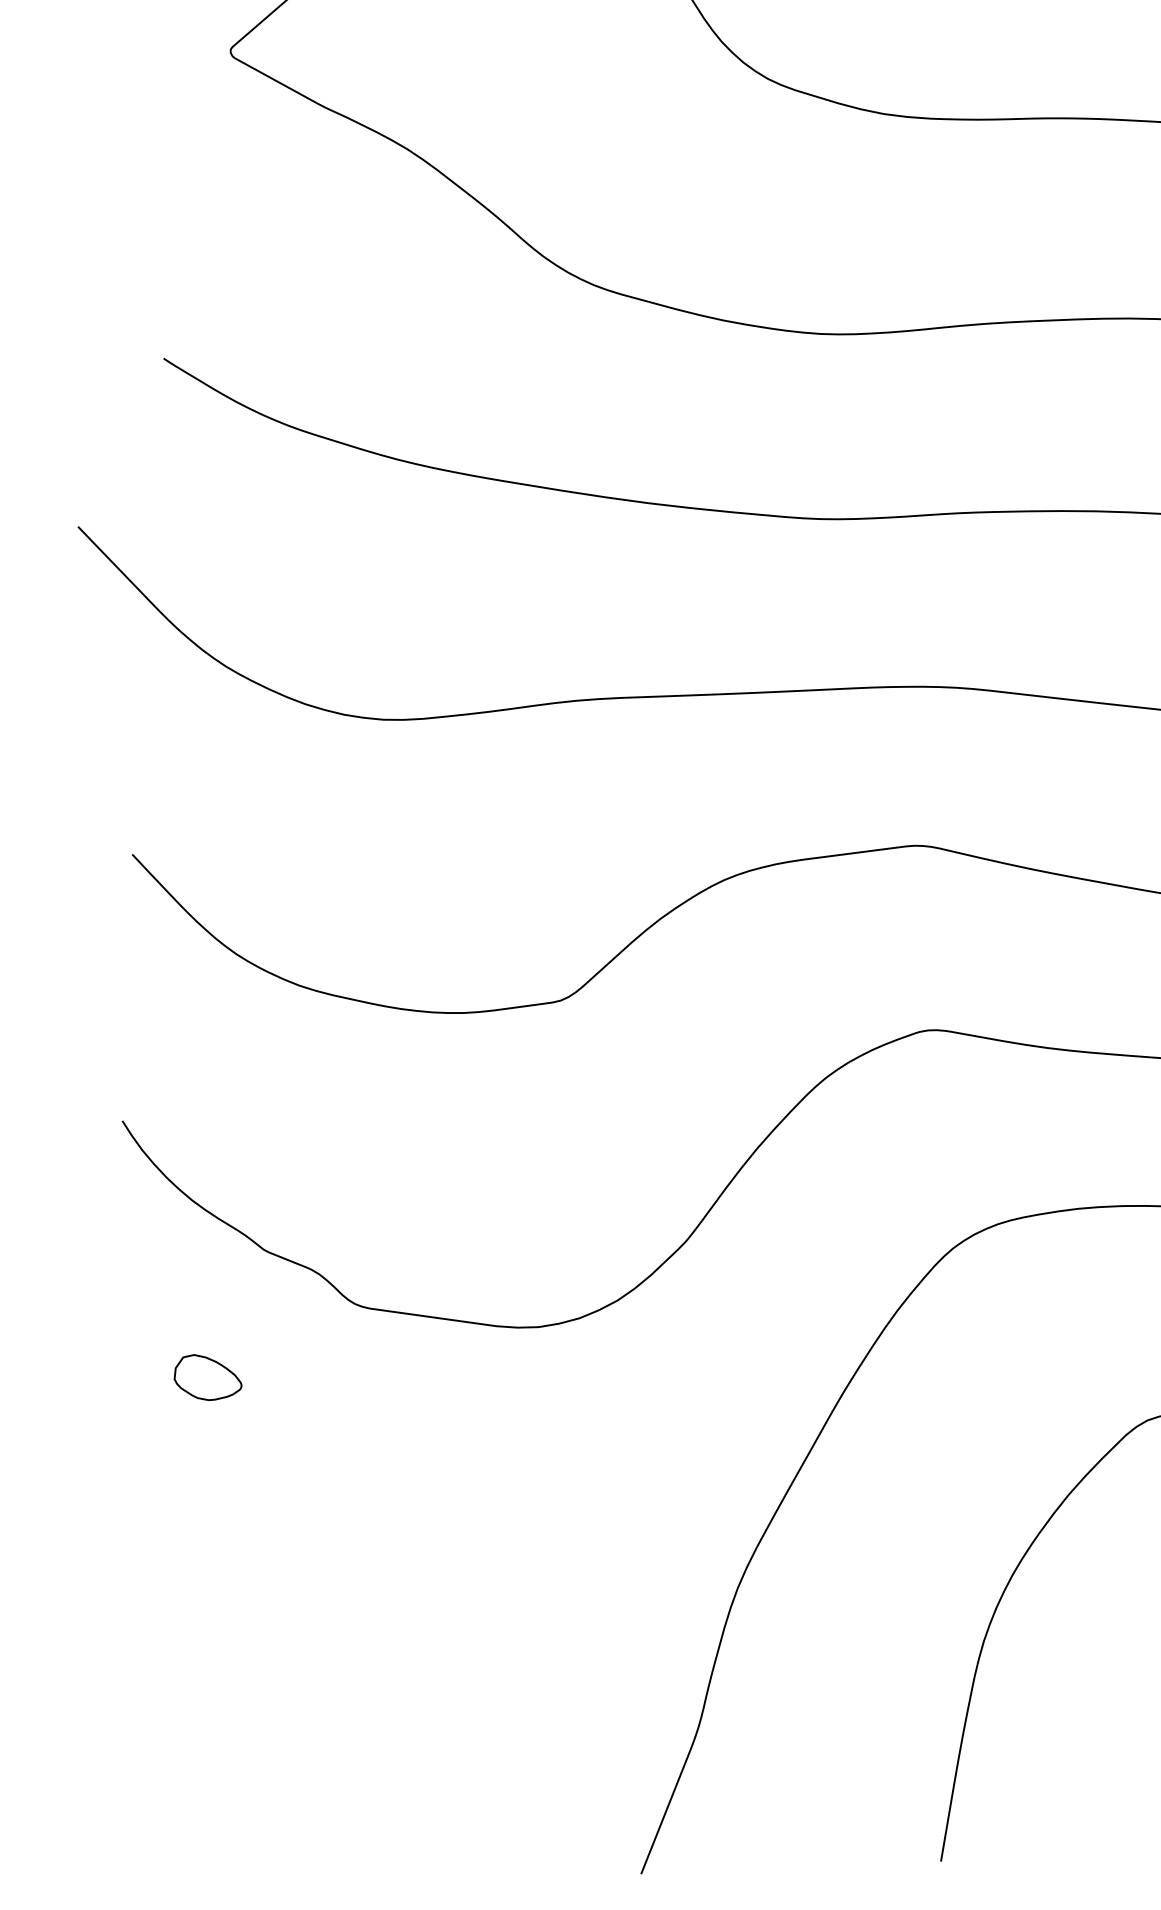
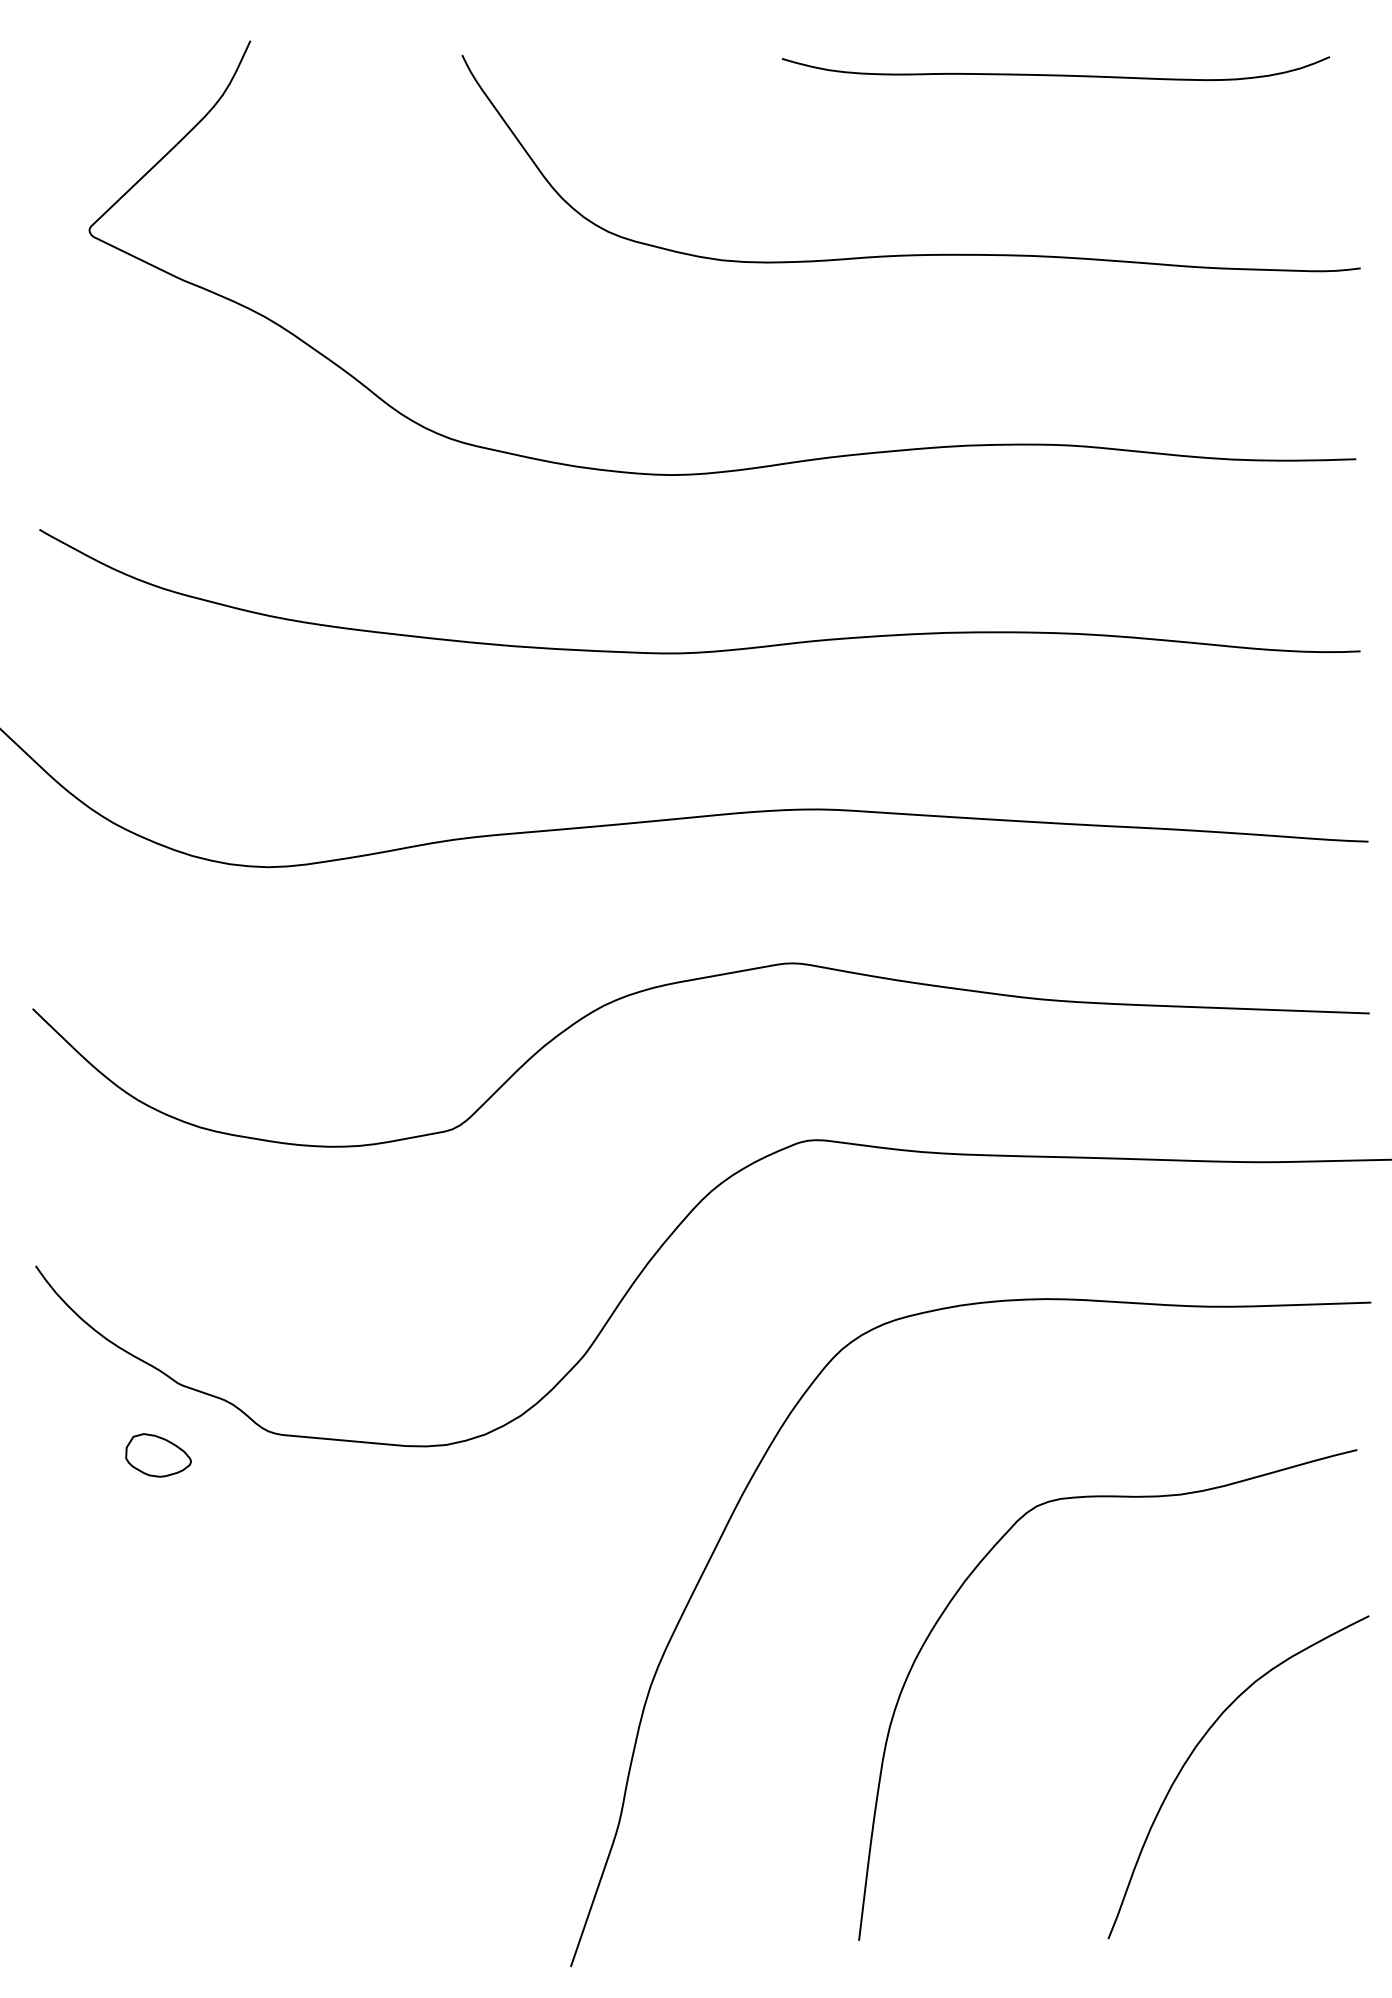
part: (208, 1377) -> (158, 1455), moved

